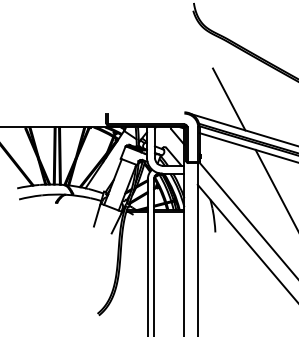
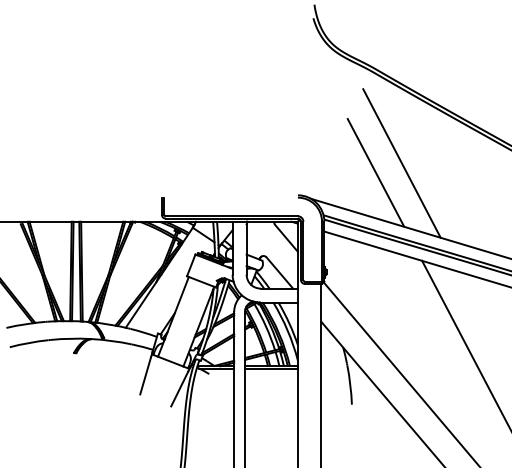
line: (243, 93) -> (400, 162), added

